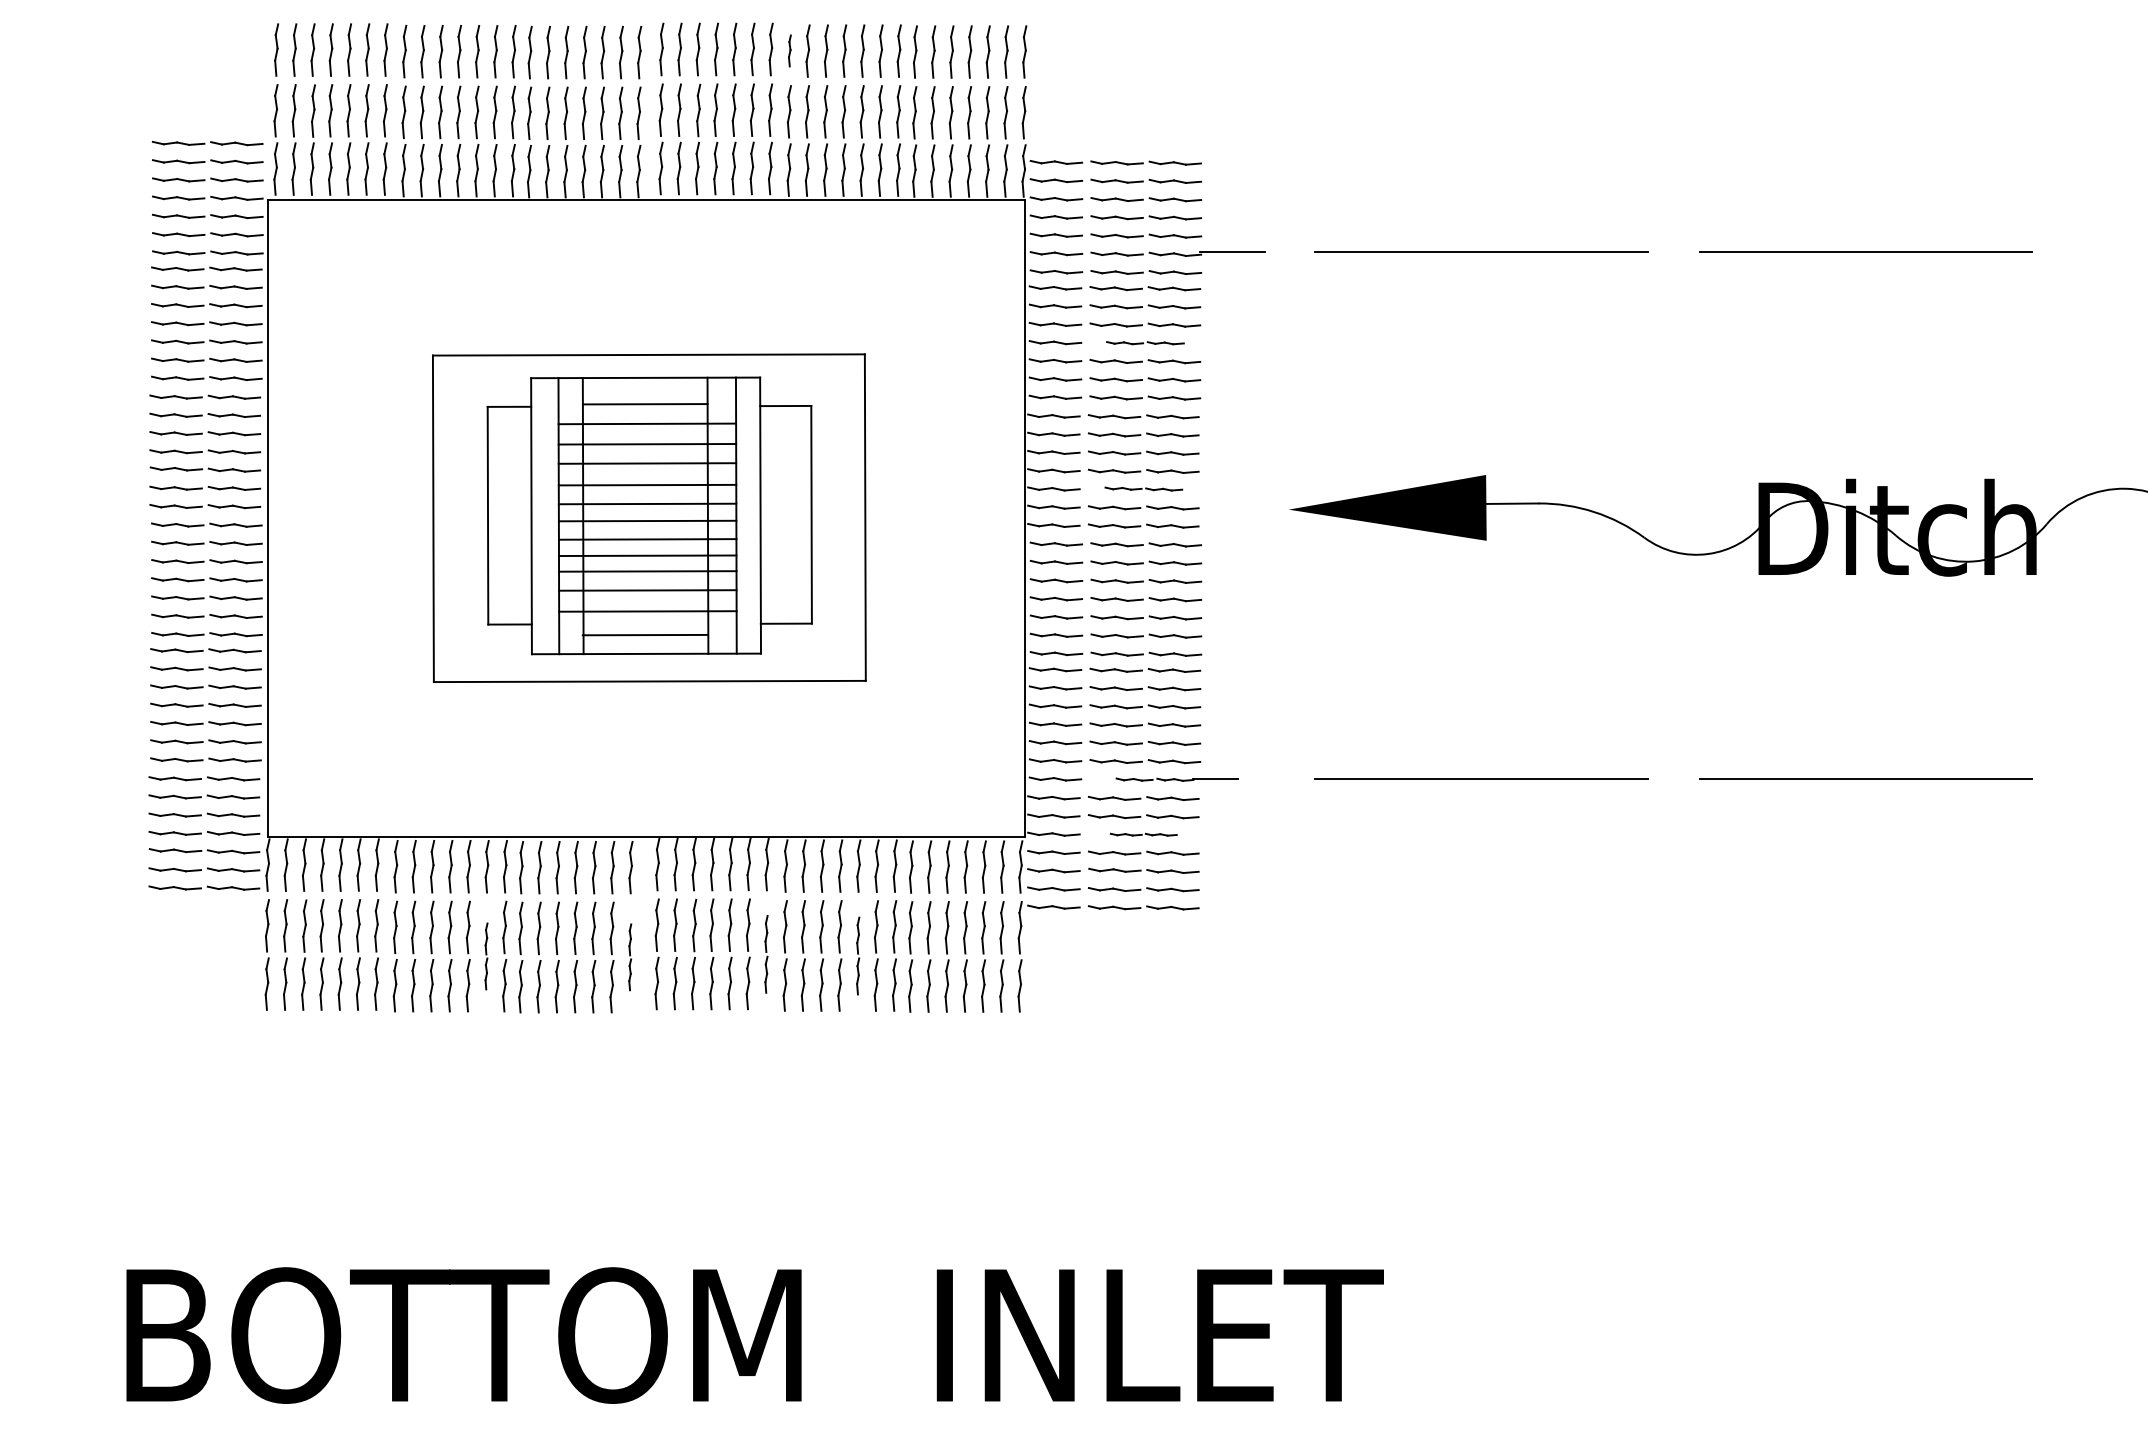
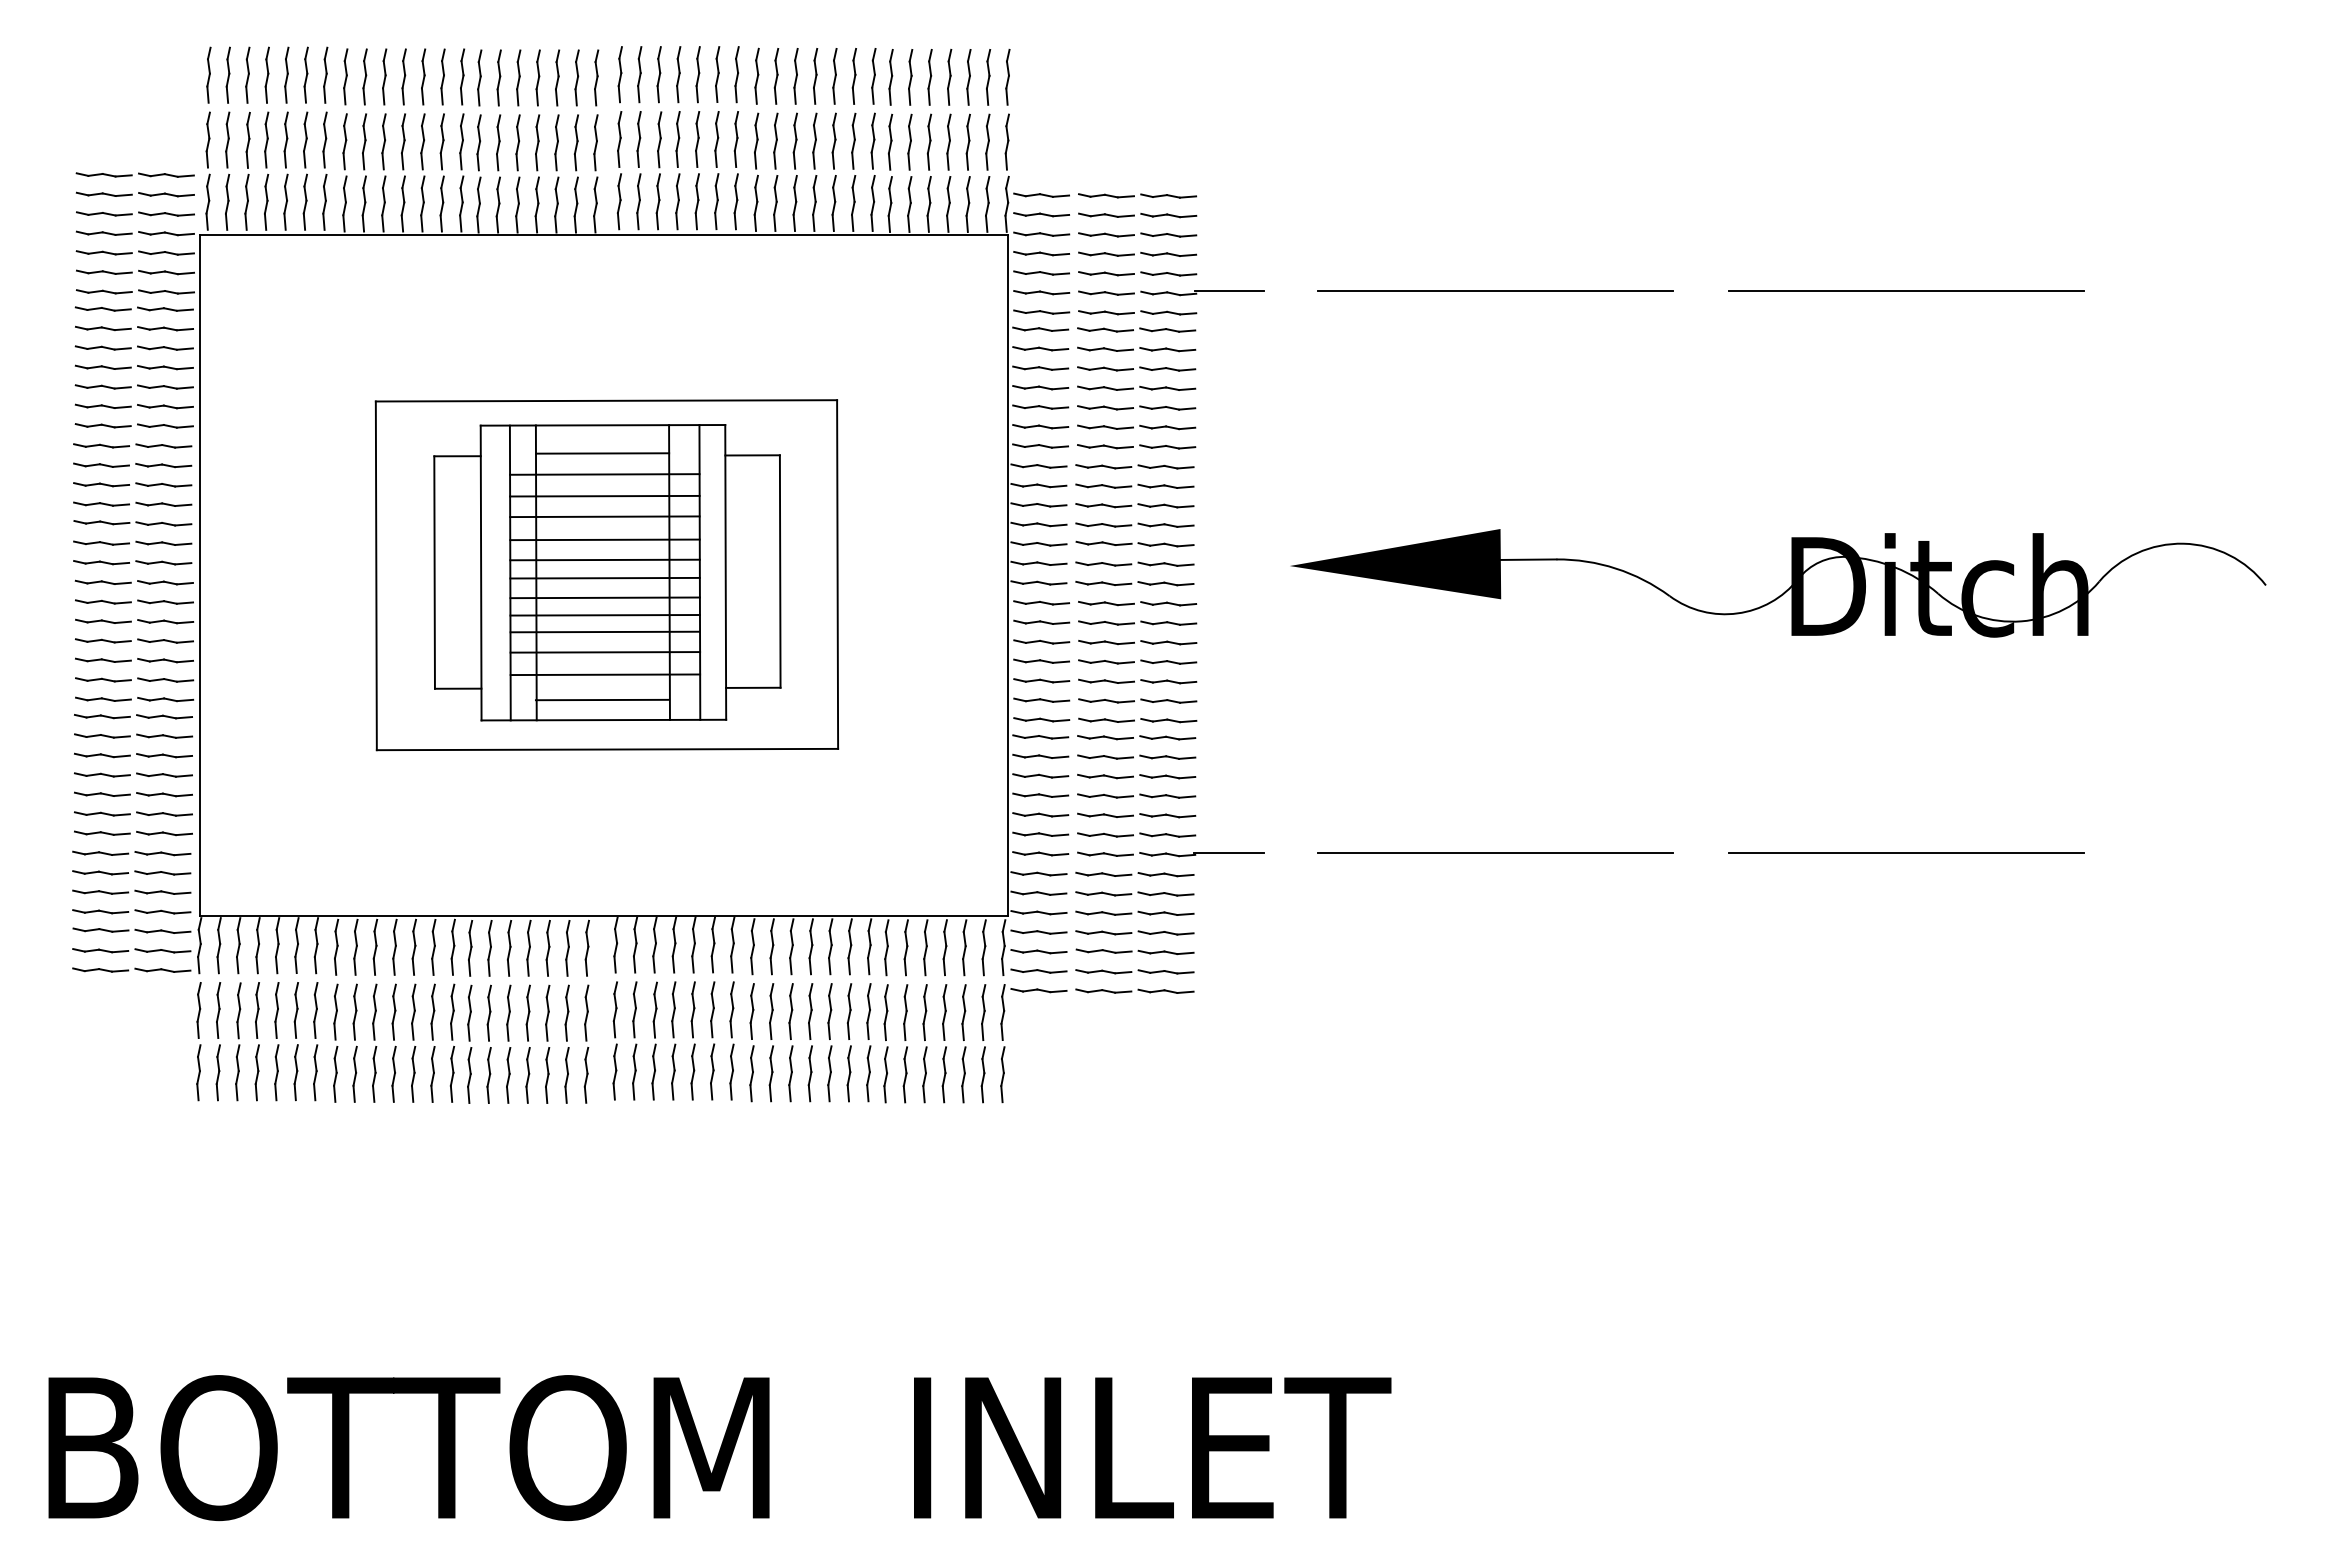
part: (789, 50) -> (756, 75), size x1.67
part: (1145, 342) -> (1136, 387), size x1.43
part: (1143, 488) -> (1134, 543), size x1.43
part: (1177, 779) -> (1170, 854), size x1.43
part: (1143, 834) -> (1134, 912), size x1.67
part: (765, 953) -> (731, 1040), size x1.43
part: (485, 955) -> (432, 1042), size x1.67
part: (857, 955) -> (829, 1042), size x1.43
part: (630, 956) -> (586, 1043), size x1.67

